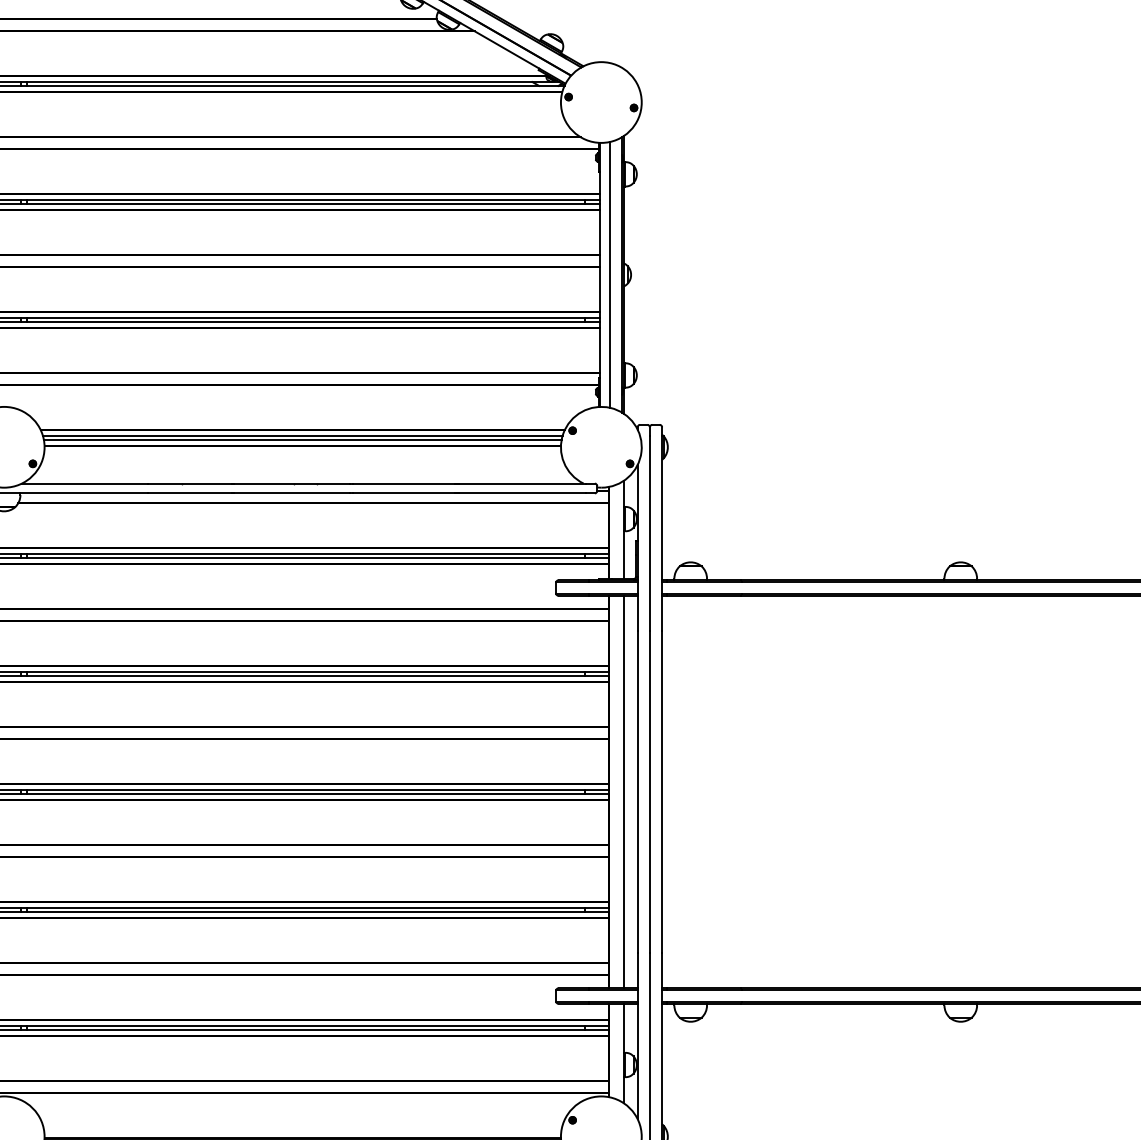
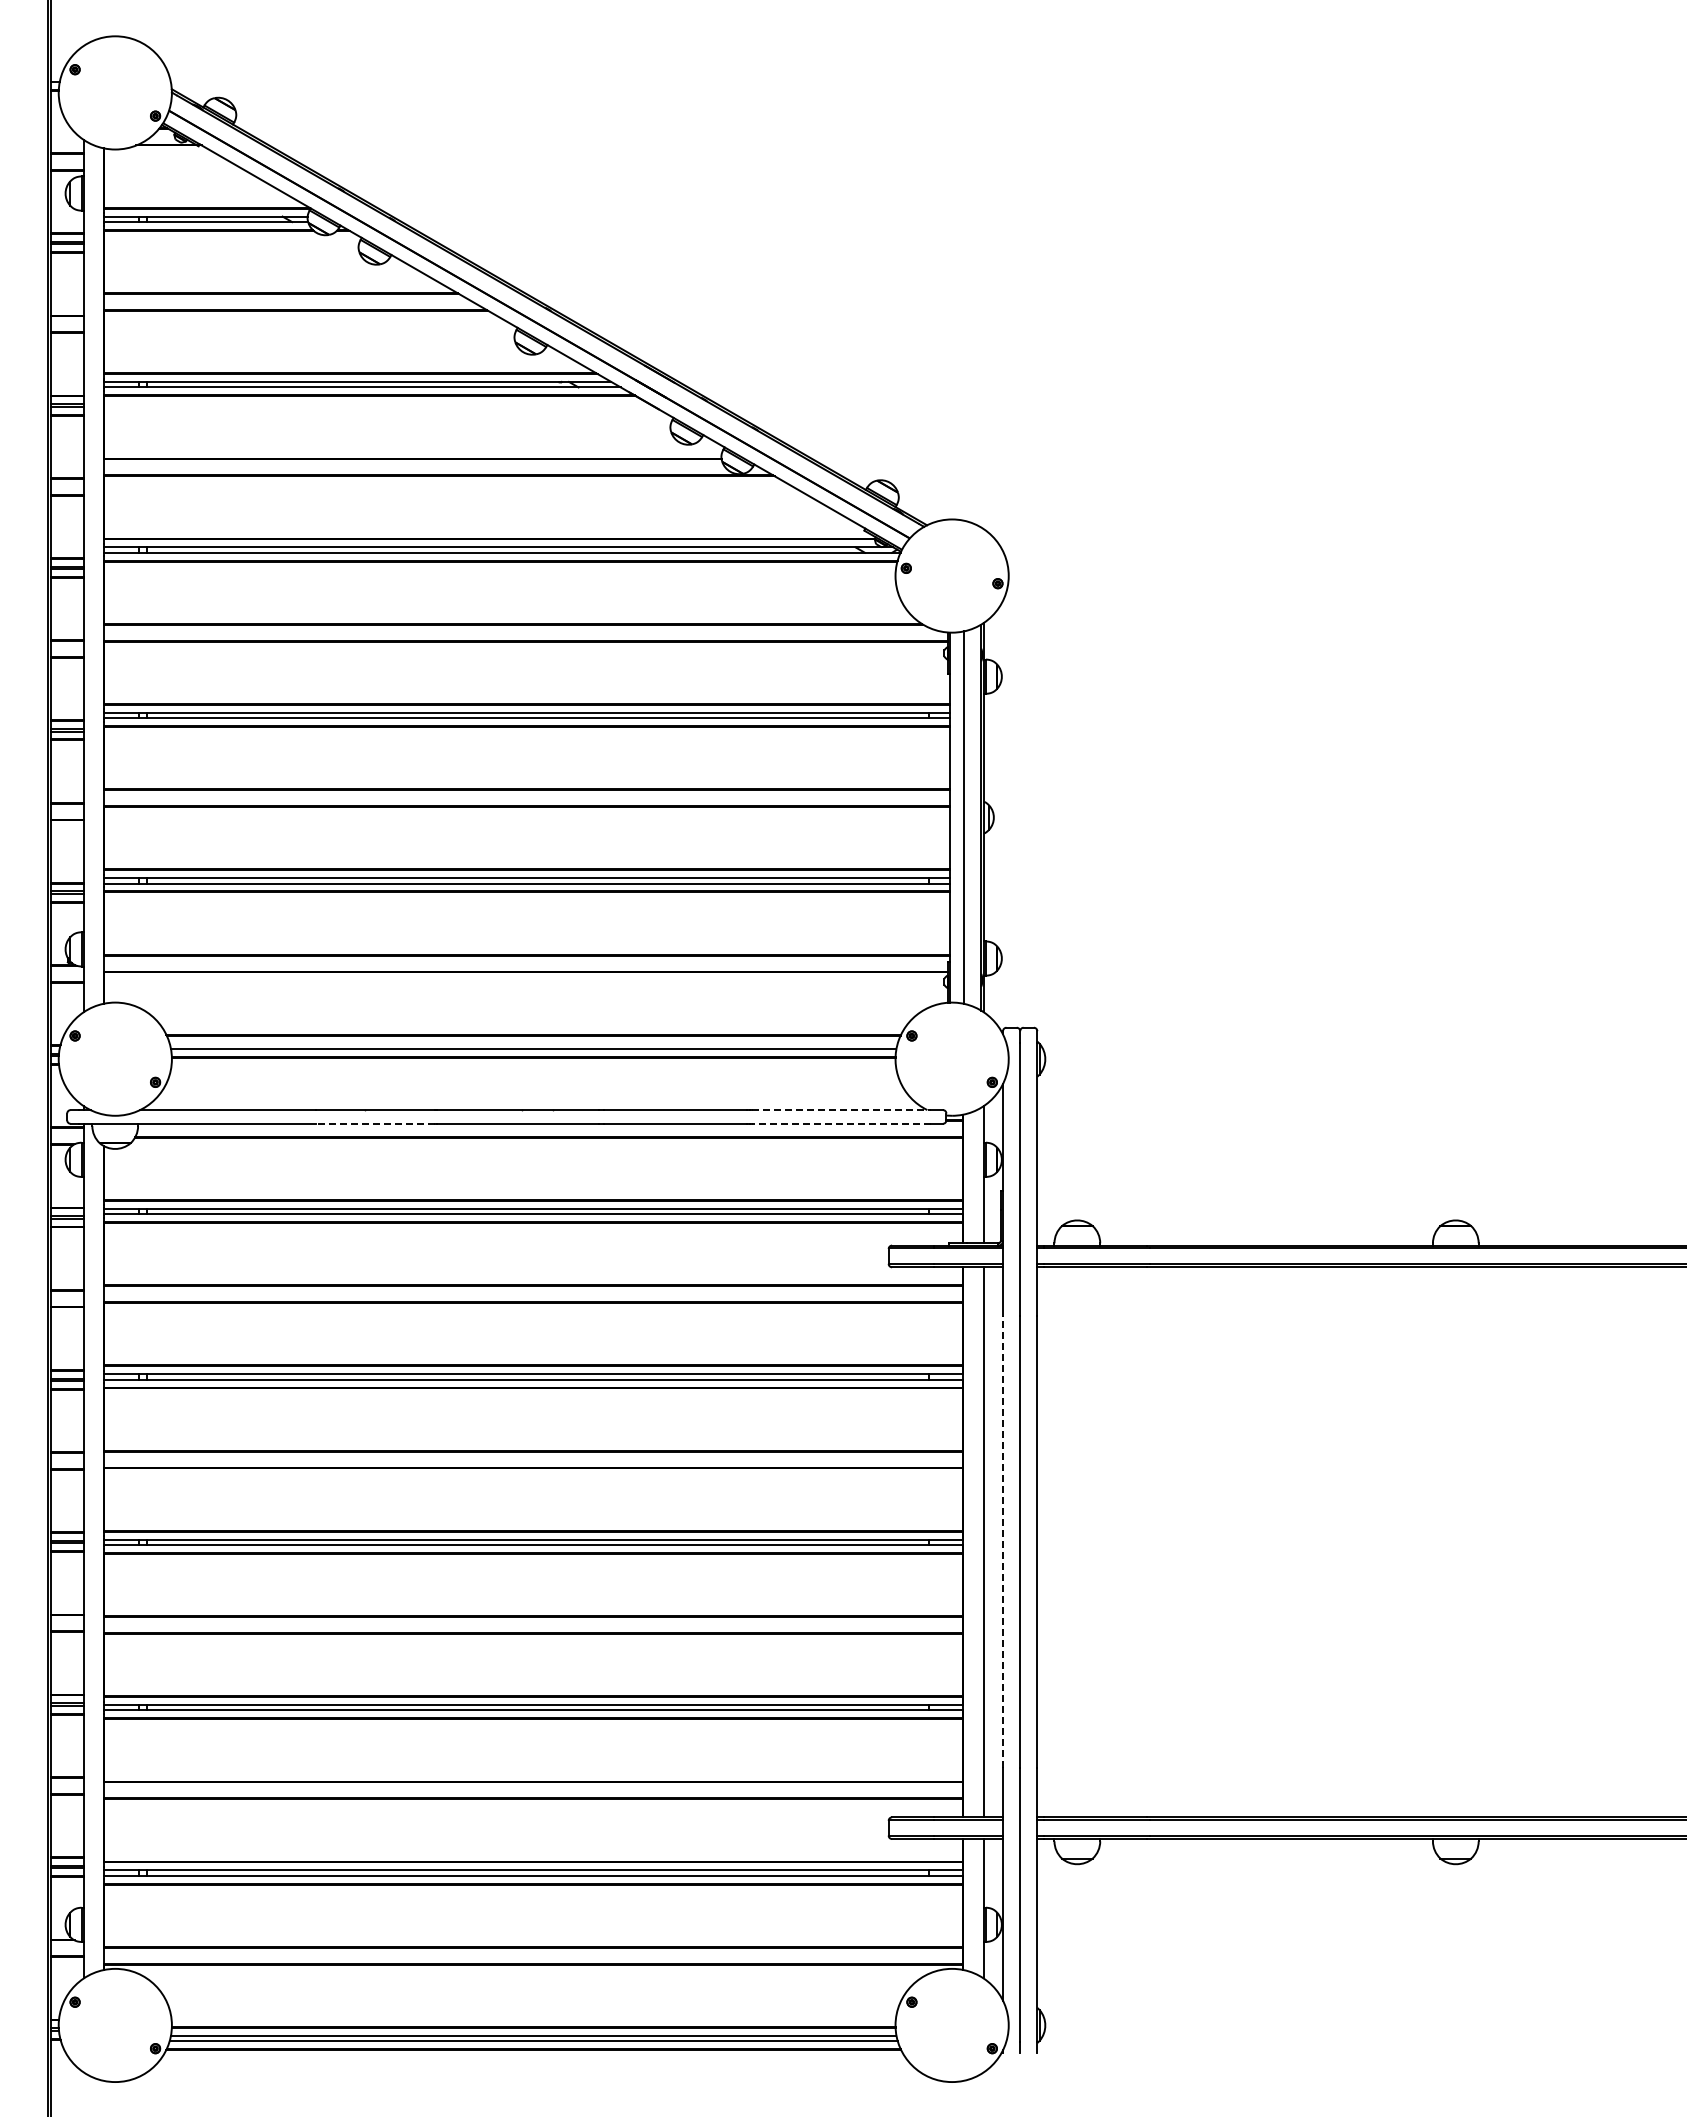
line: (302, 436) -> (533, 1043), removed
line: (522, 483) -> (841, 1110), solid -> dashed
line: (189, 493) -> (375, 1123), solid -> dashed
line: (522, 493) -> (841, 1123), solid -> dashed
line: (638, 792) -> (1003, 1542), solid -> dashed

